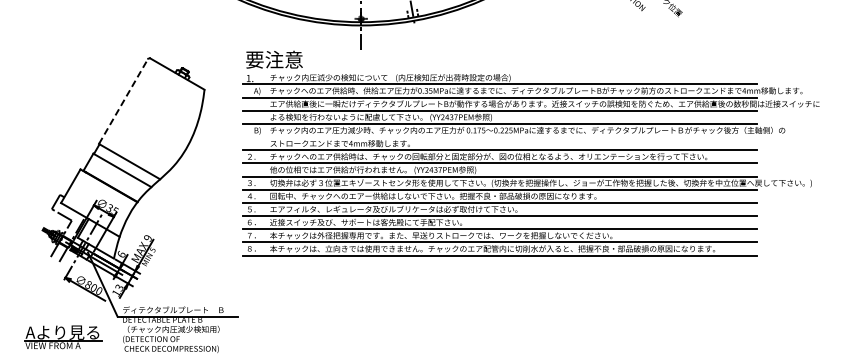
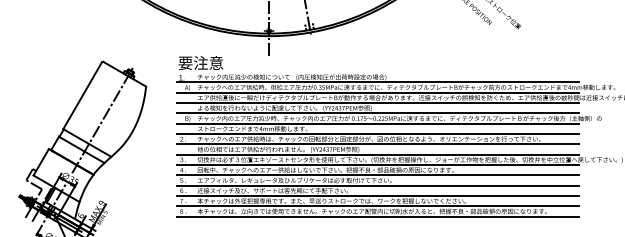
line: (123, 100) -> (82, 95), dashed -> solid
line: (149, 131) -> (102, 119), added
line: (499, 137) -> (377, 124), added

